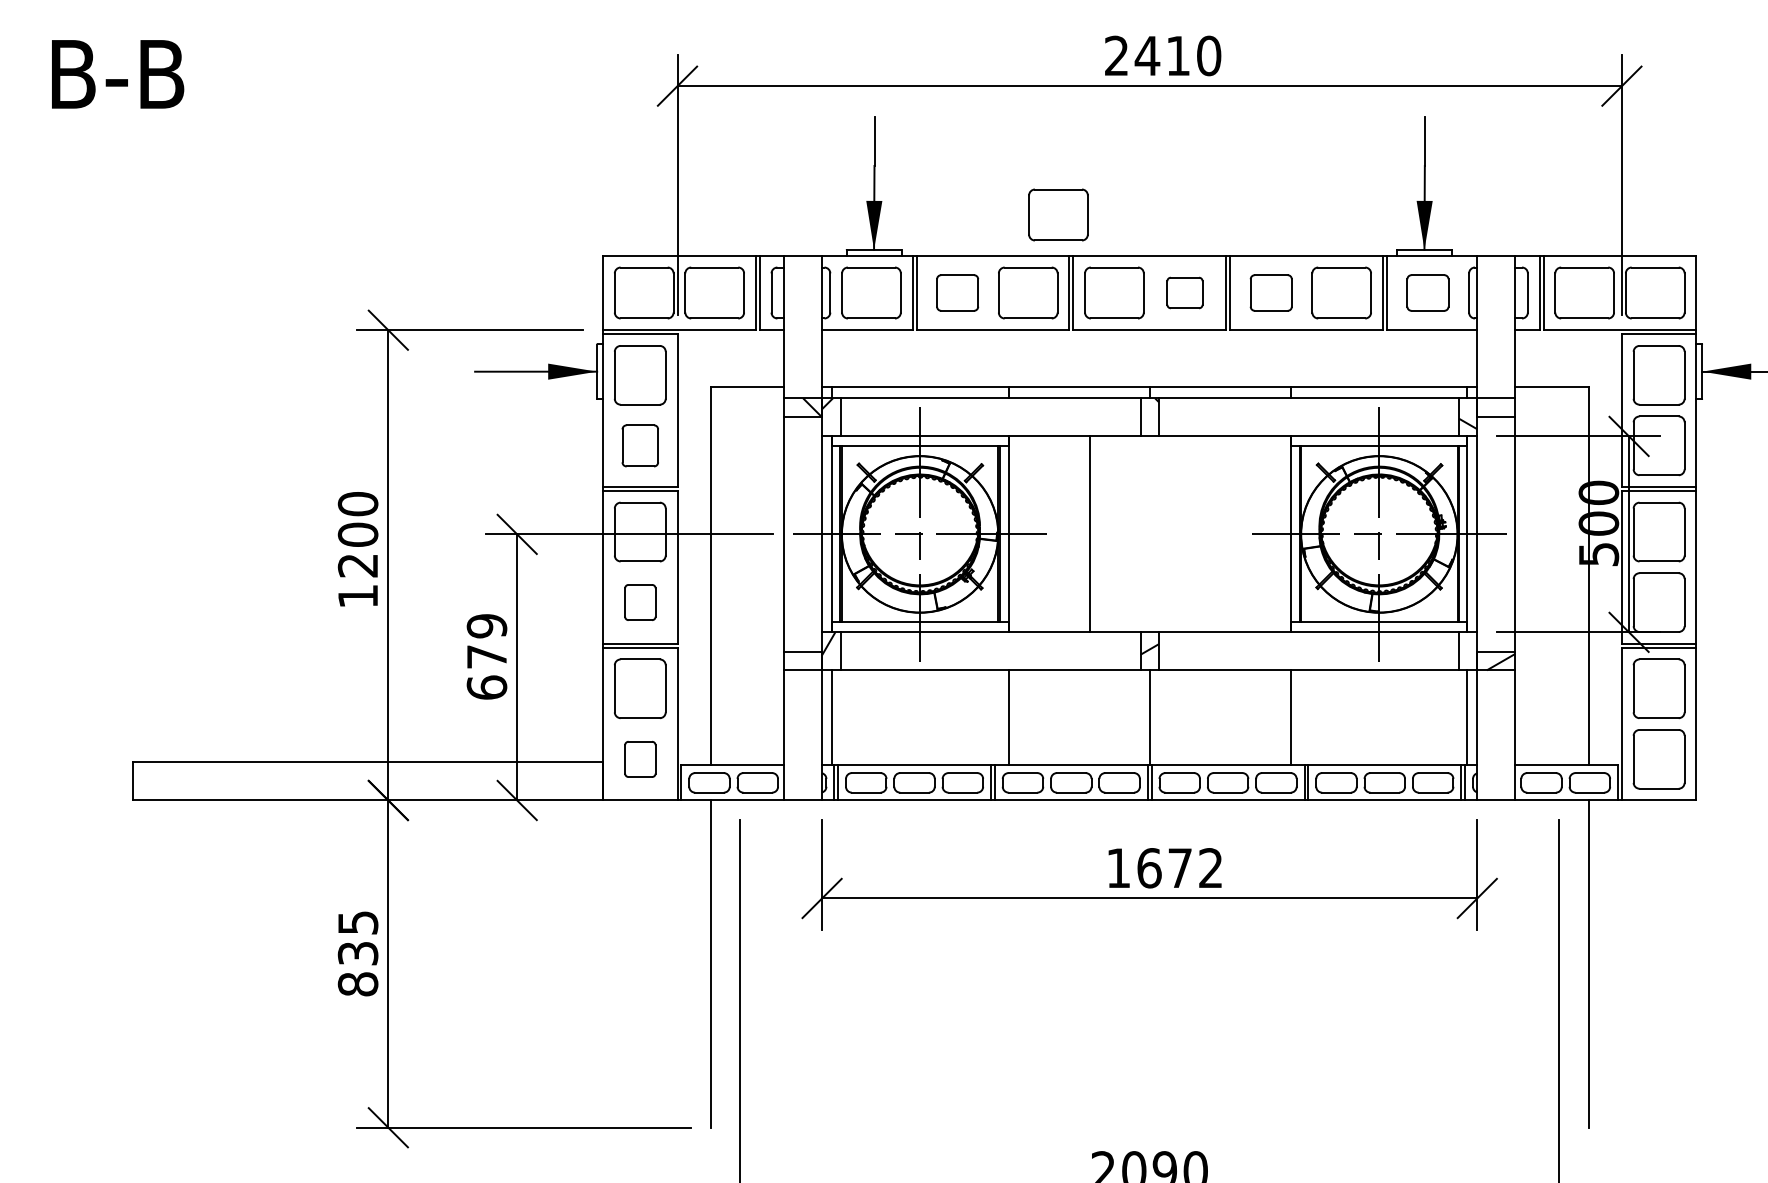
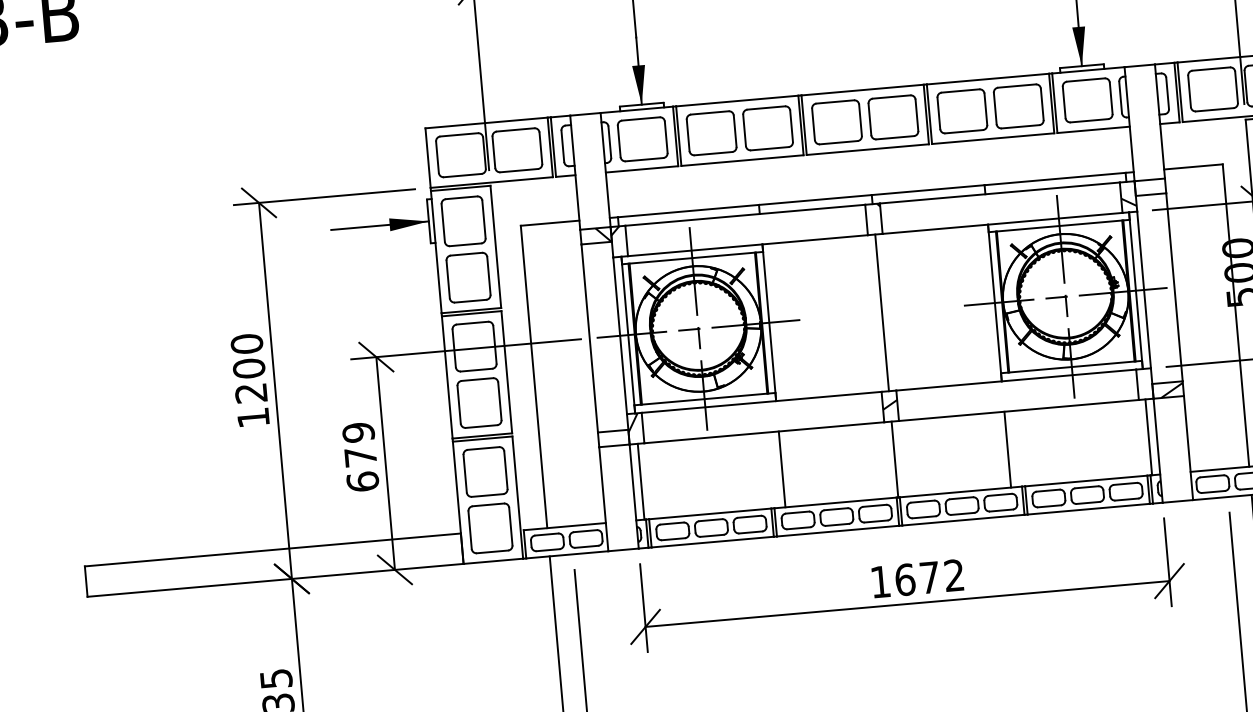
part: (1058, 214) -> (786, 63), removed
part: (957, 292) -> (711, 132), size x1.43
part: (1184, 292) -> (893, 117), size x1.67
part: (1271, 292) -> (962, 110), size x1.43
part: (1427, 292) -> (1087, 100), size x1.43
part: (640, 445) -> (468, 277), size x1.43
line: (1089, 534) -> (881, 312), moved
part: (640, 602) -> (479, 402), size x1.67
part: (640, 759) -> (490, 528), size x1.67

